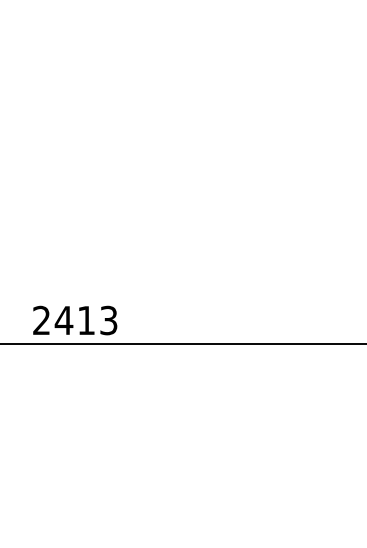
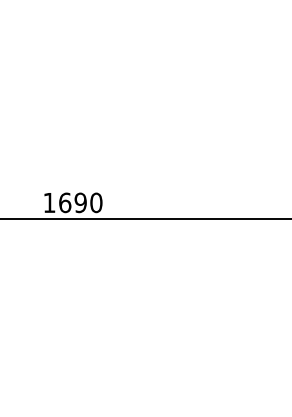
text: (74, 319) -> (72, 202), 2413 -> 1690

